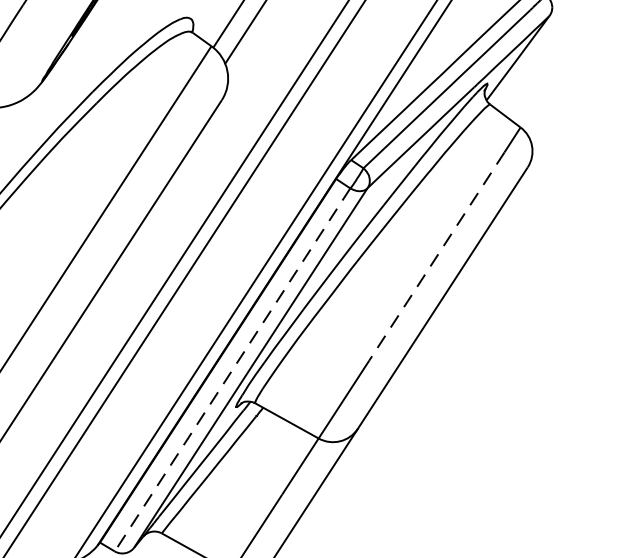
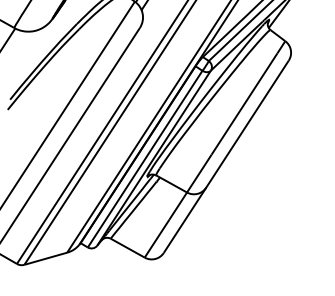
line: (436, 257) -> (244, 104), dashed -> solid
line: (231, 370) -> (144, 159), dashed -> solid

